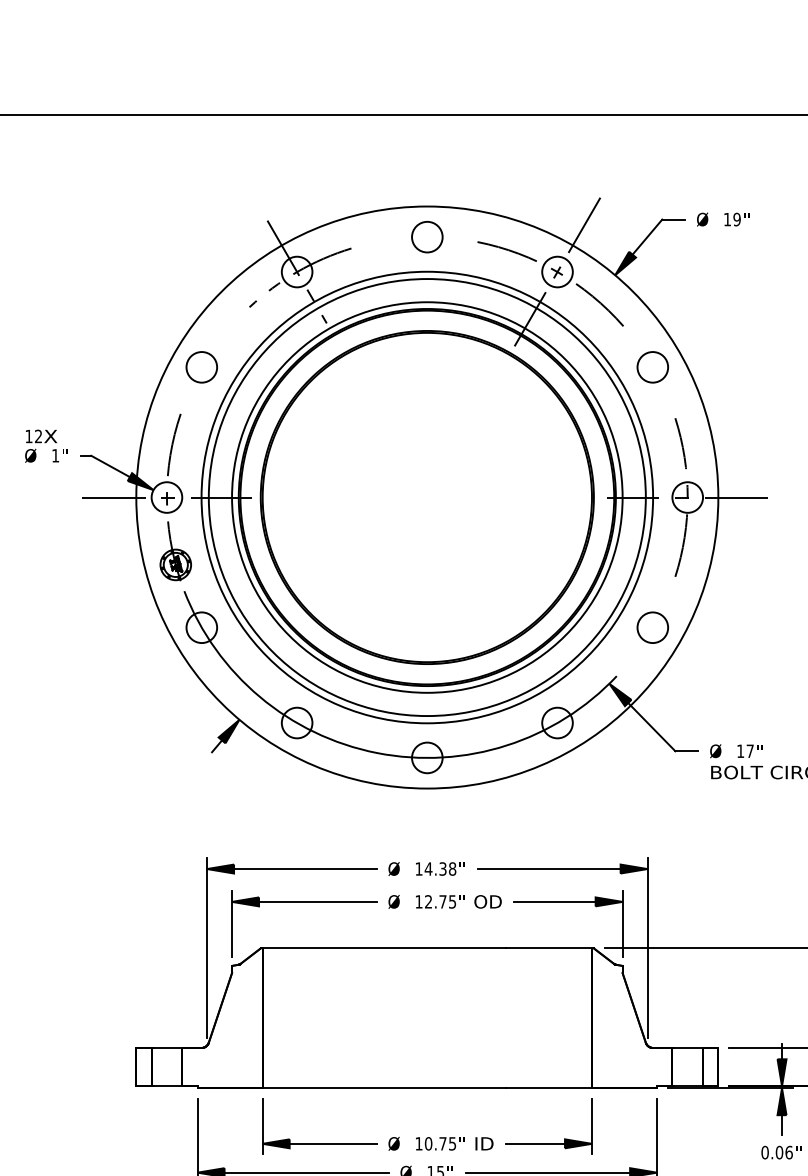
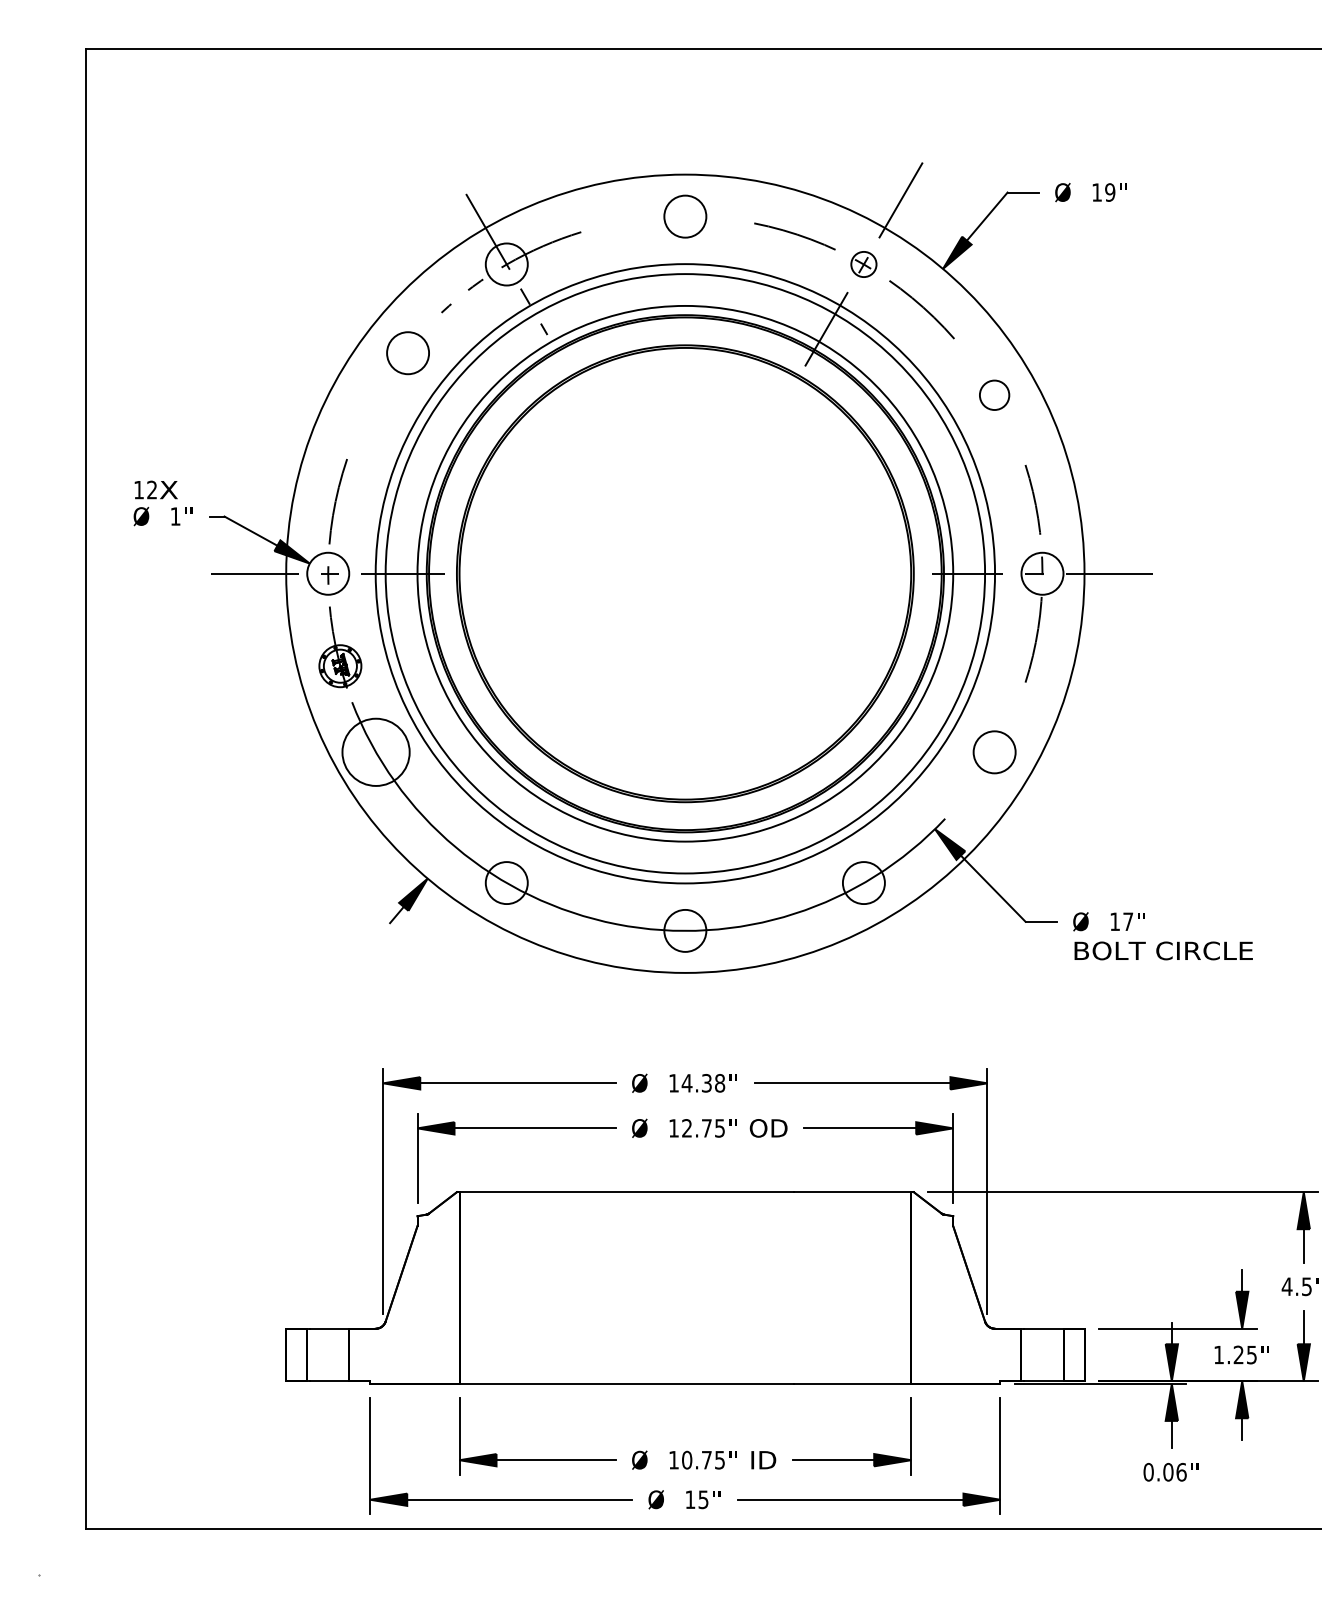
circle: (557, 272) -> (863, 264), size x0.6
circle: (201, 367) -> (407, 353), moved
circle: (652, 367) -> (994, 395), size x0.7
circle: (202, 627) -> (376, 752), size x1.6

